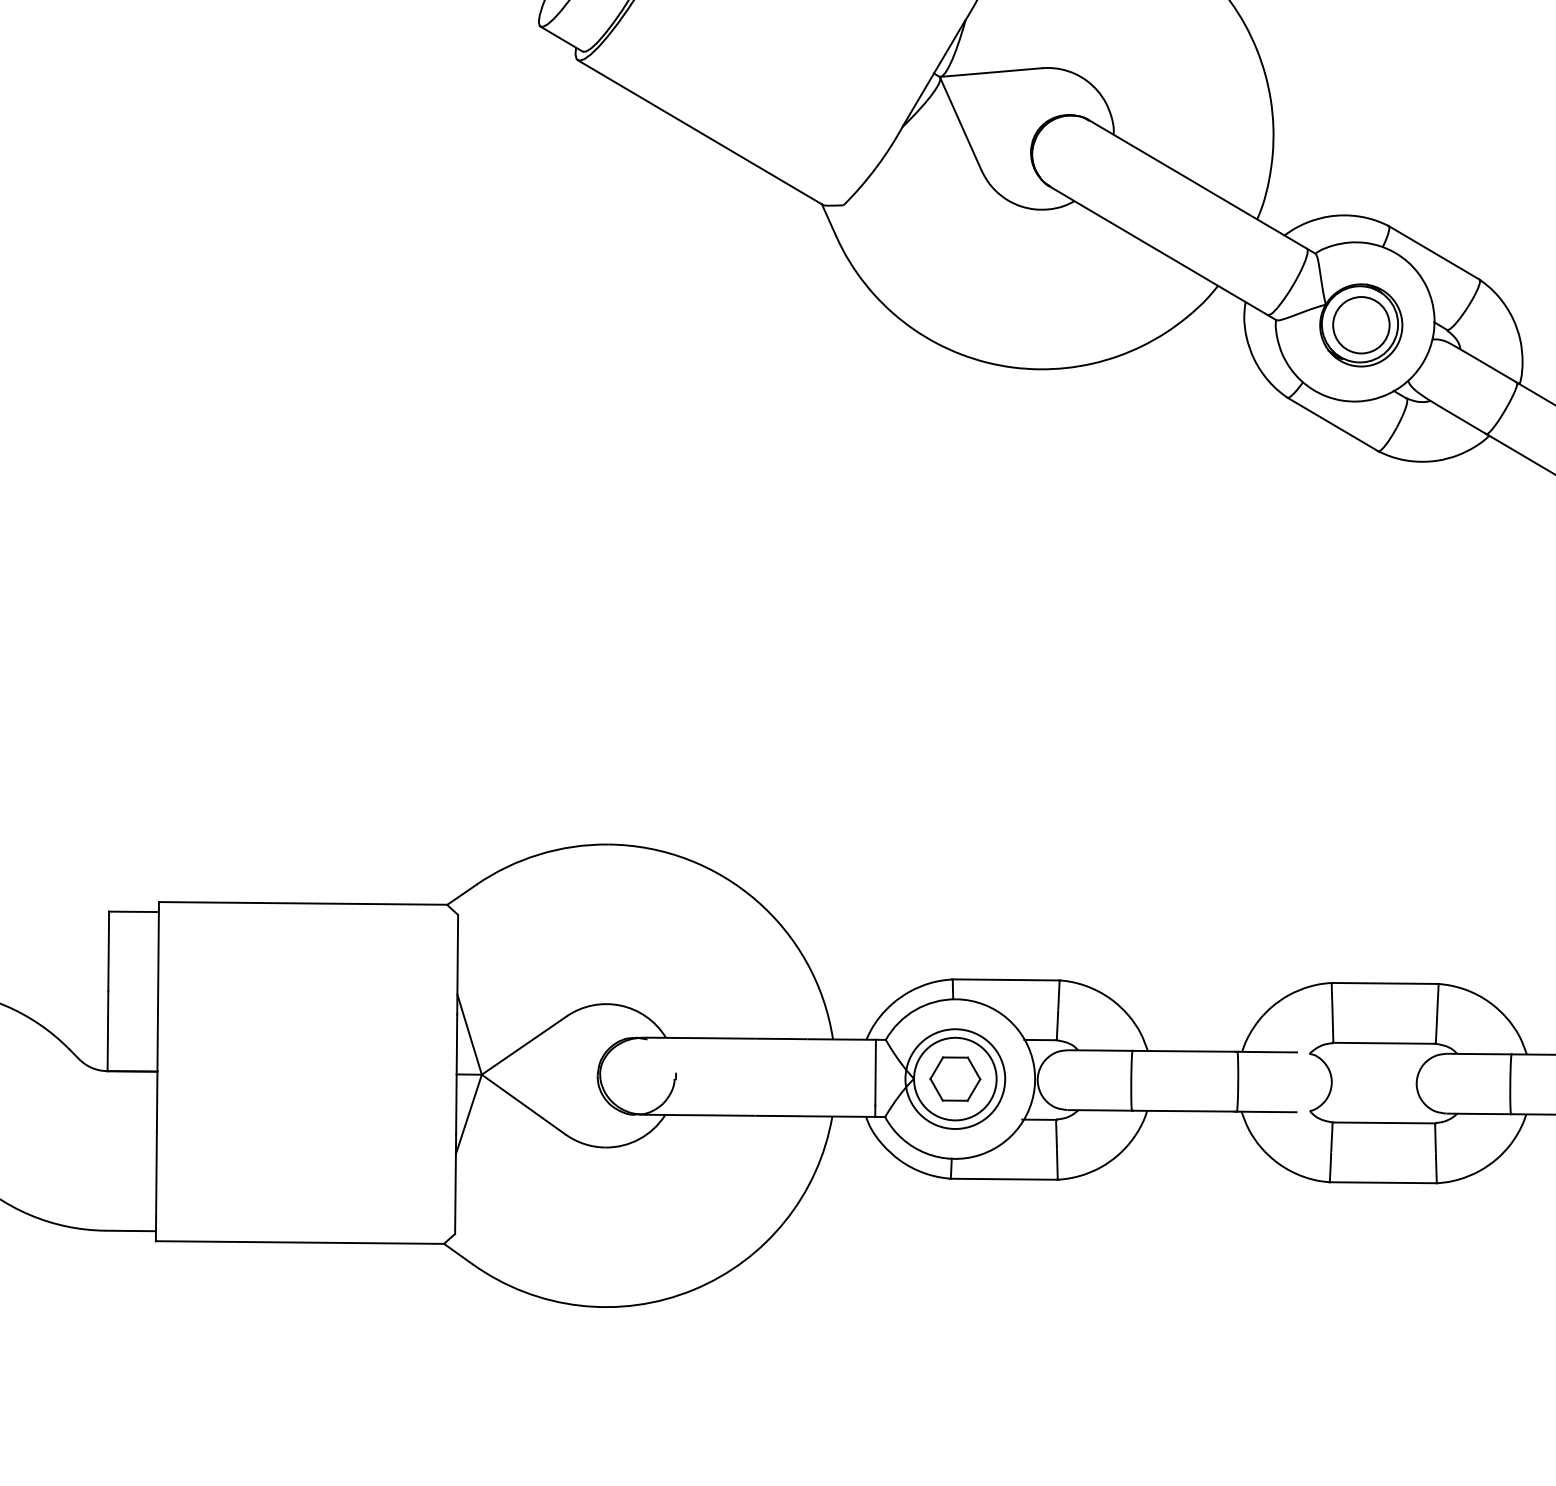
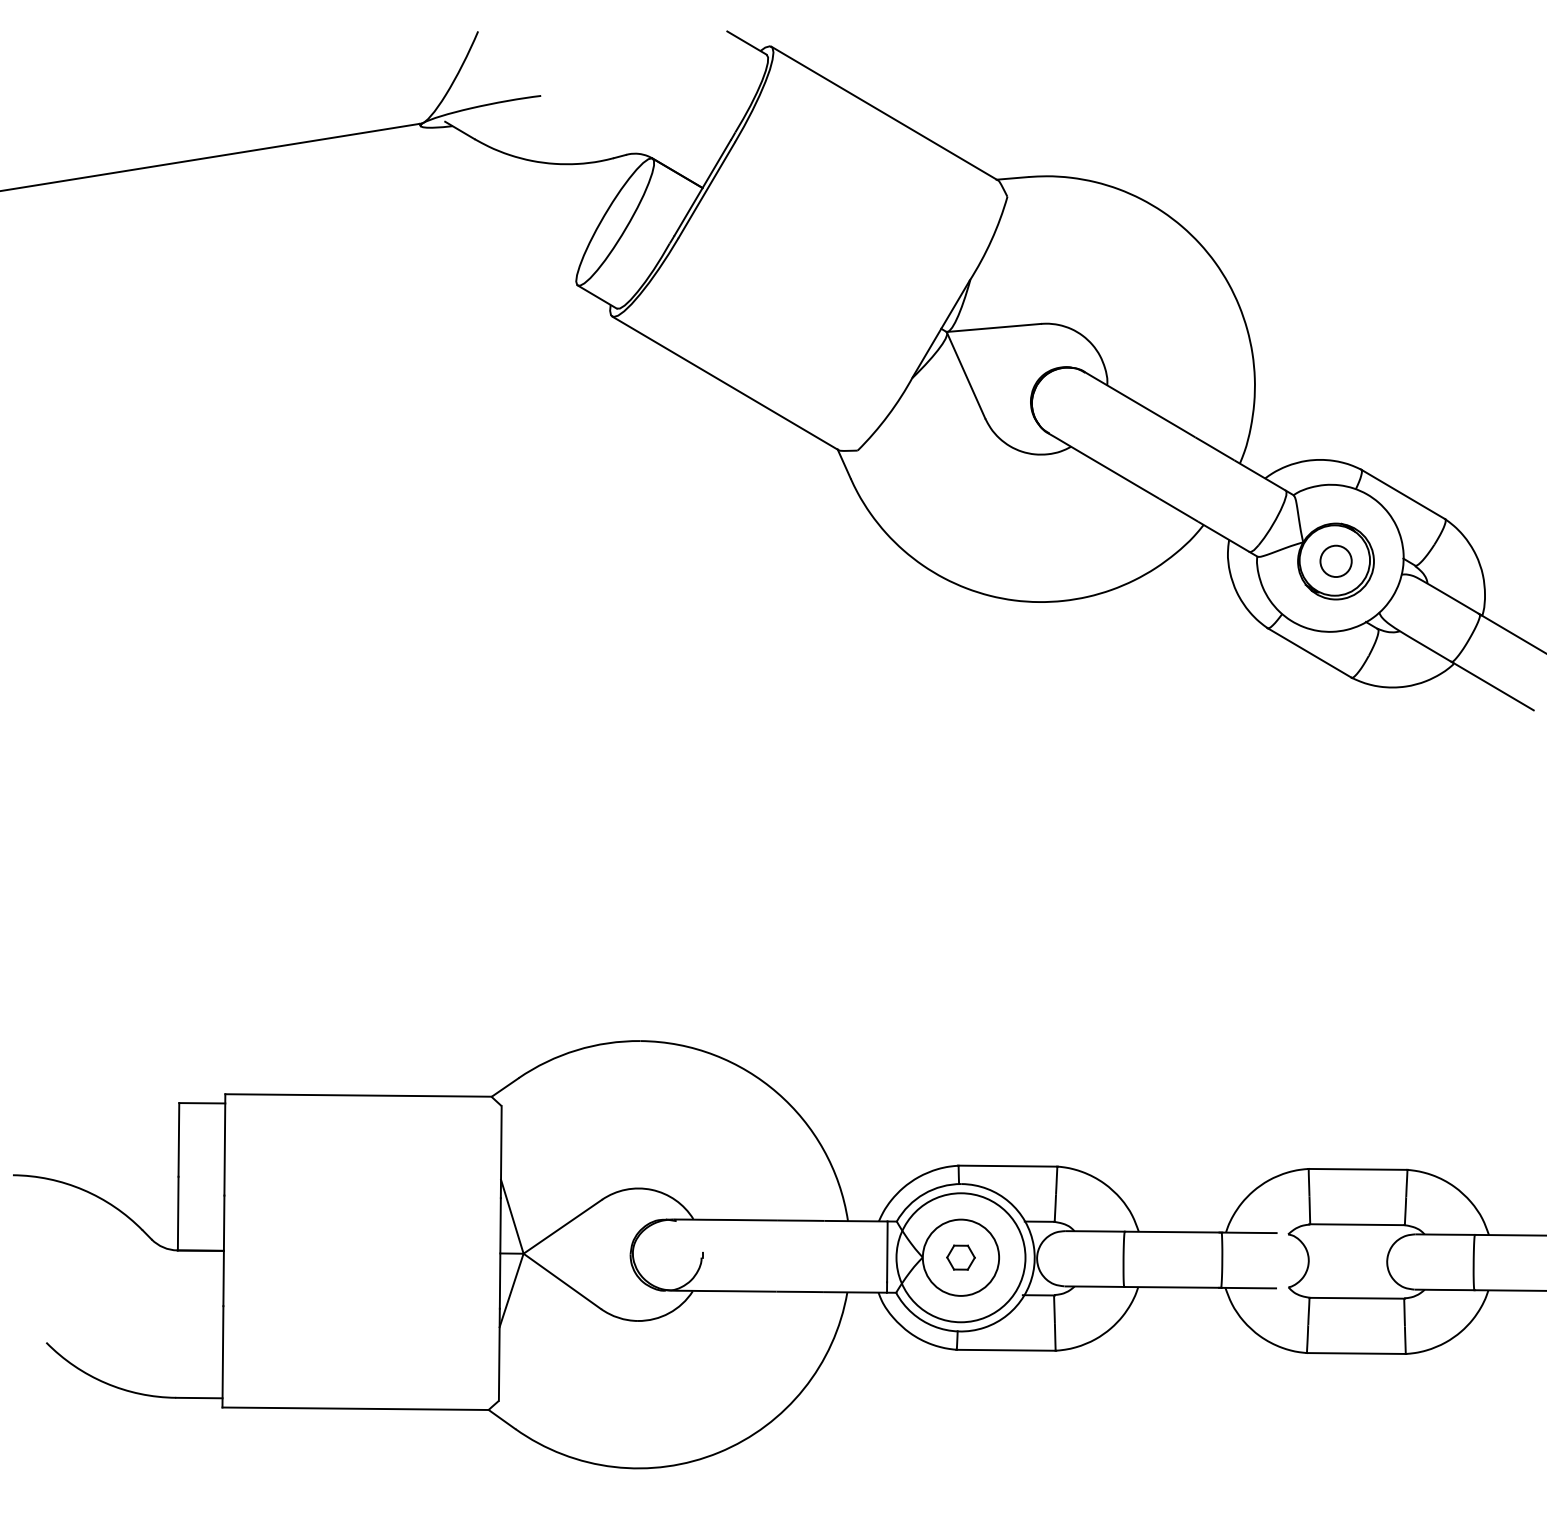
circle: (1361, 325) -> (1336, 561), size x0.6
circle: (954, 1078) -> (960, 1257), size x1.4
part: (954, 1078) -> (960, 1257), size x0.6

